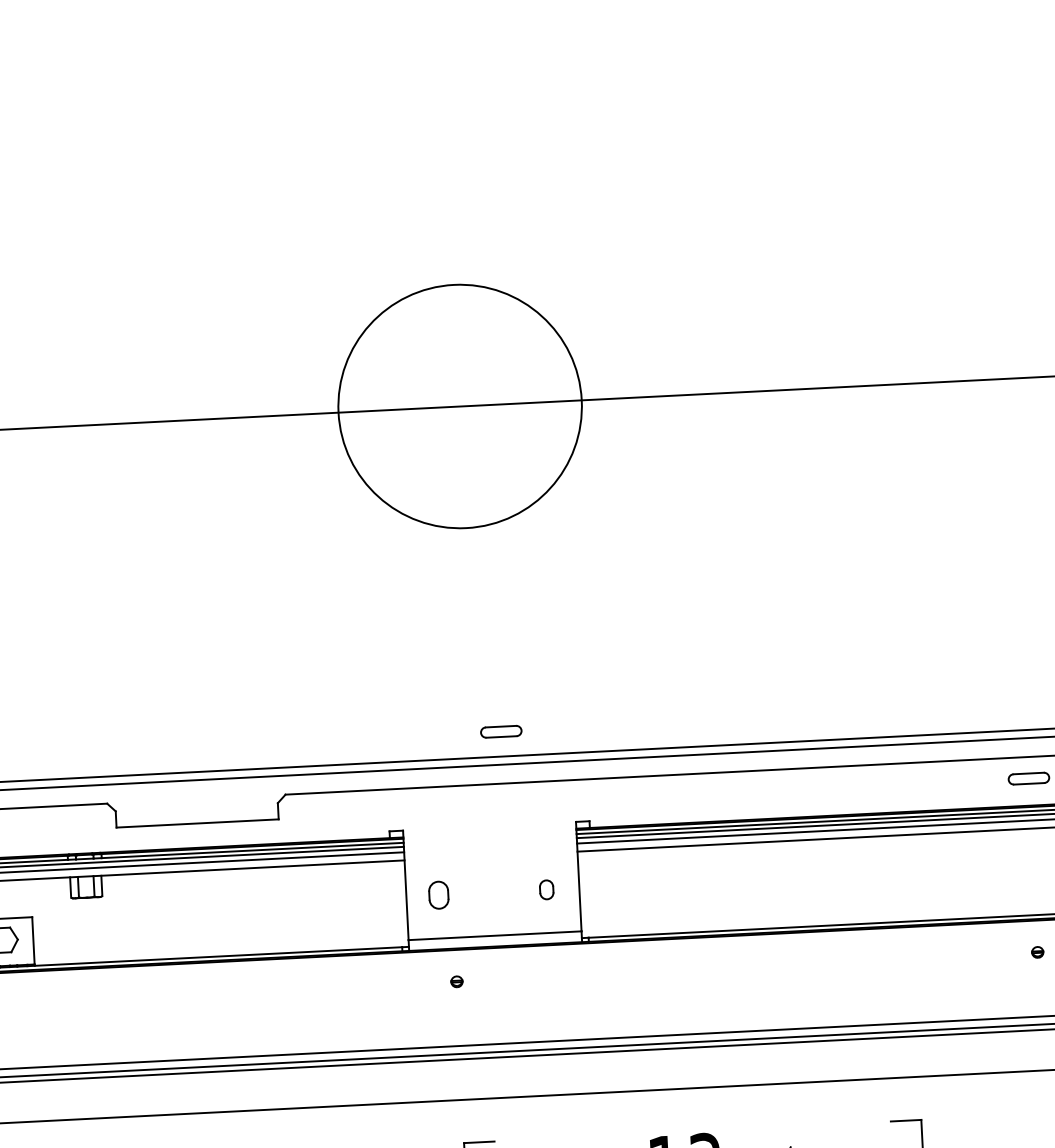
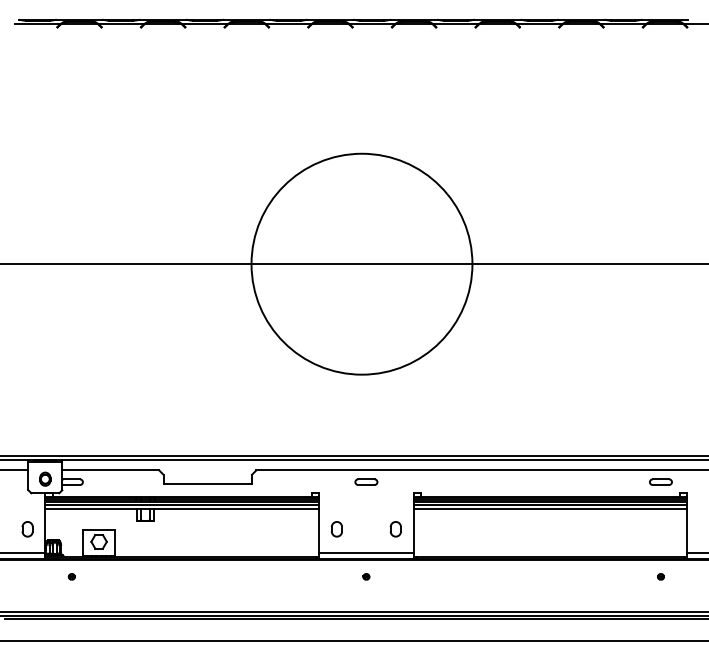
circle: (459, 405) -> (361, 263), size x1.67
part: (501, 730) -> (366, 481), moved
part: (546, 890) -> (395, 529), size x1.43
part: (457, 981) -> (366, 576), moved

